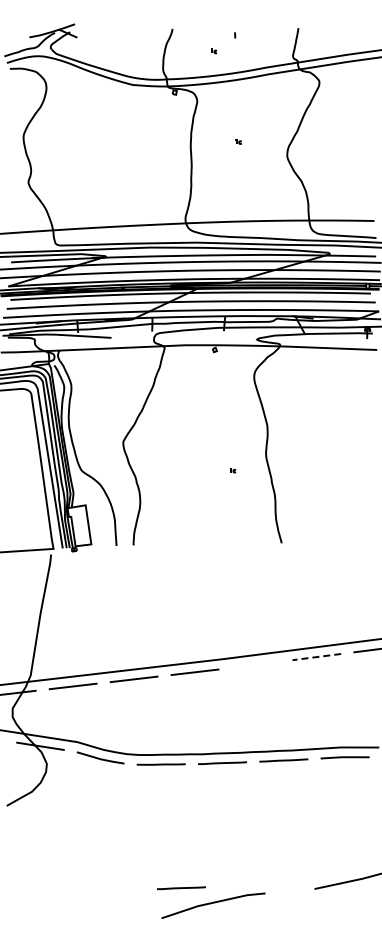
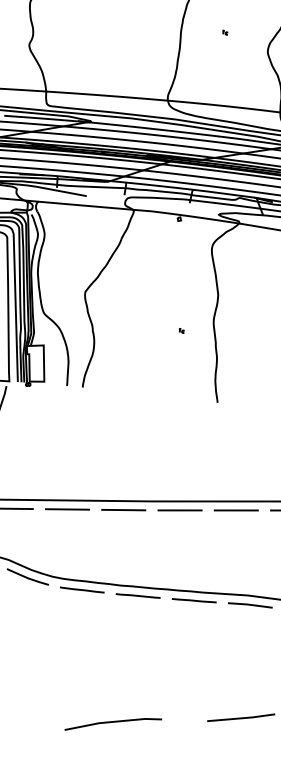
line: (316, 657) -> (235, 510), dashed -> solid
line: (255, 664) -> (179, 510), added
line: (181, 887) -> (86, 704), removed

